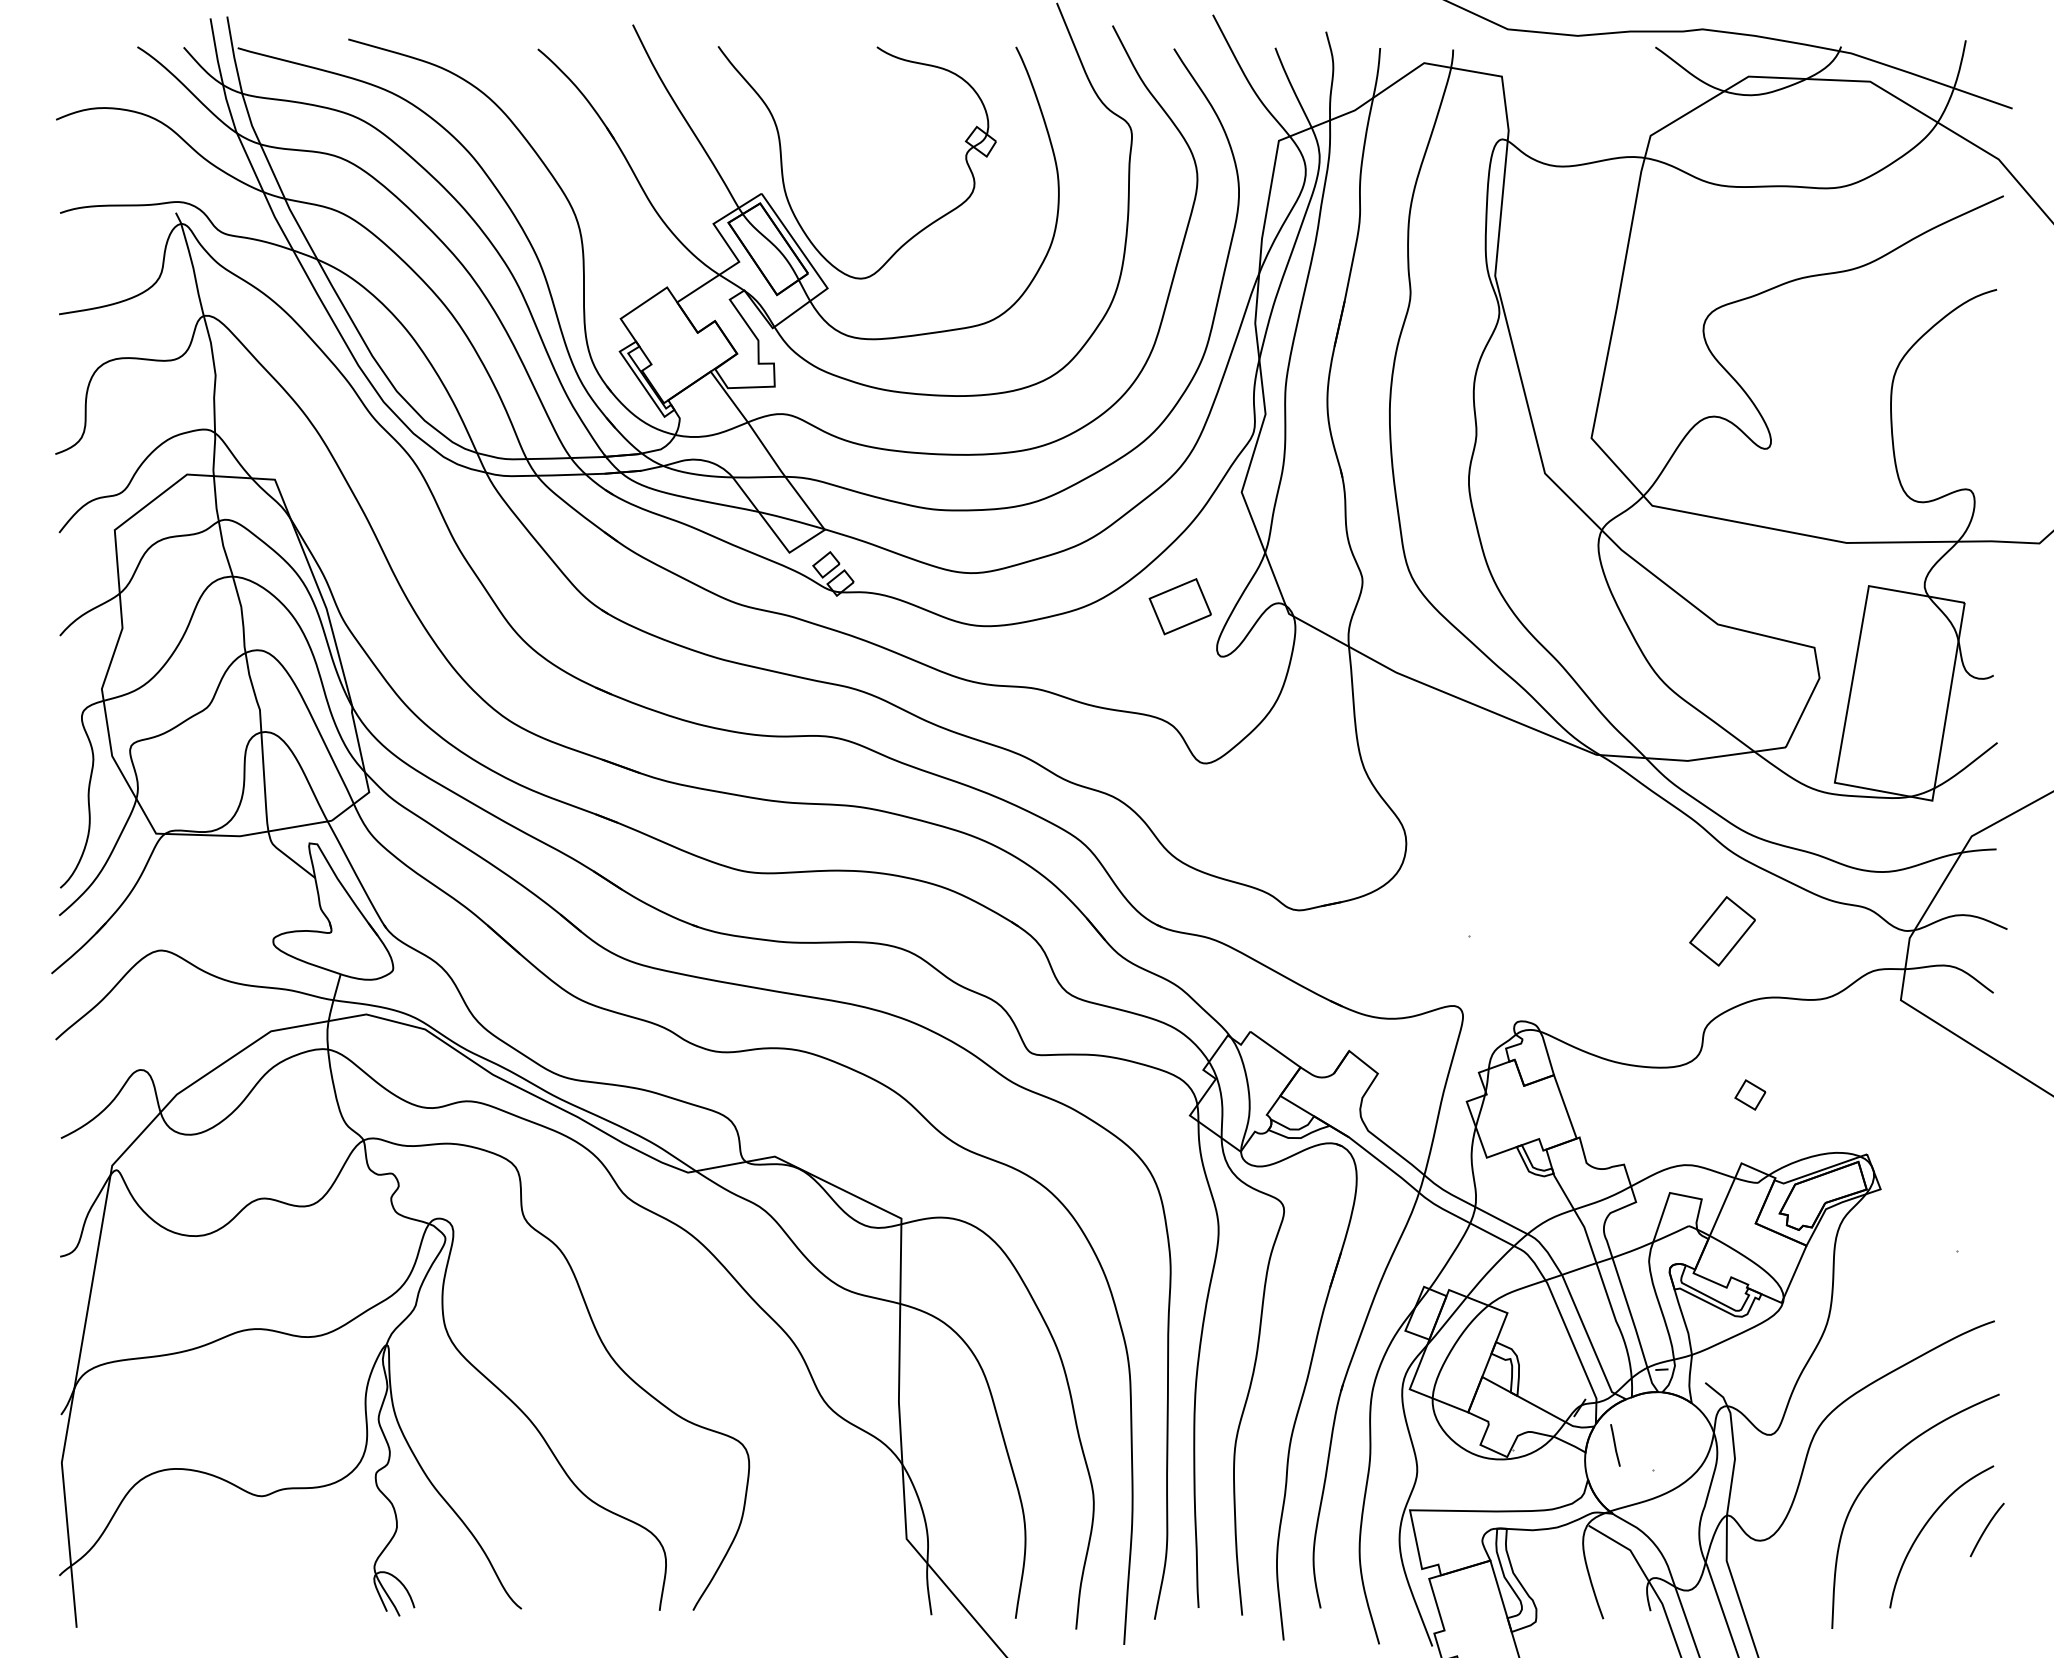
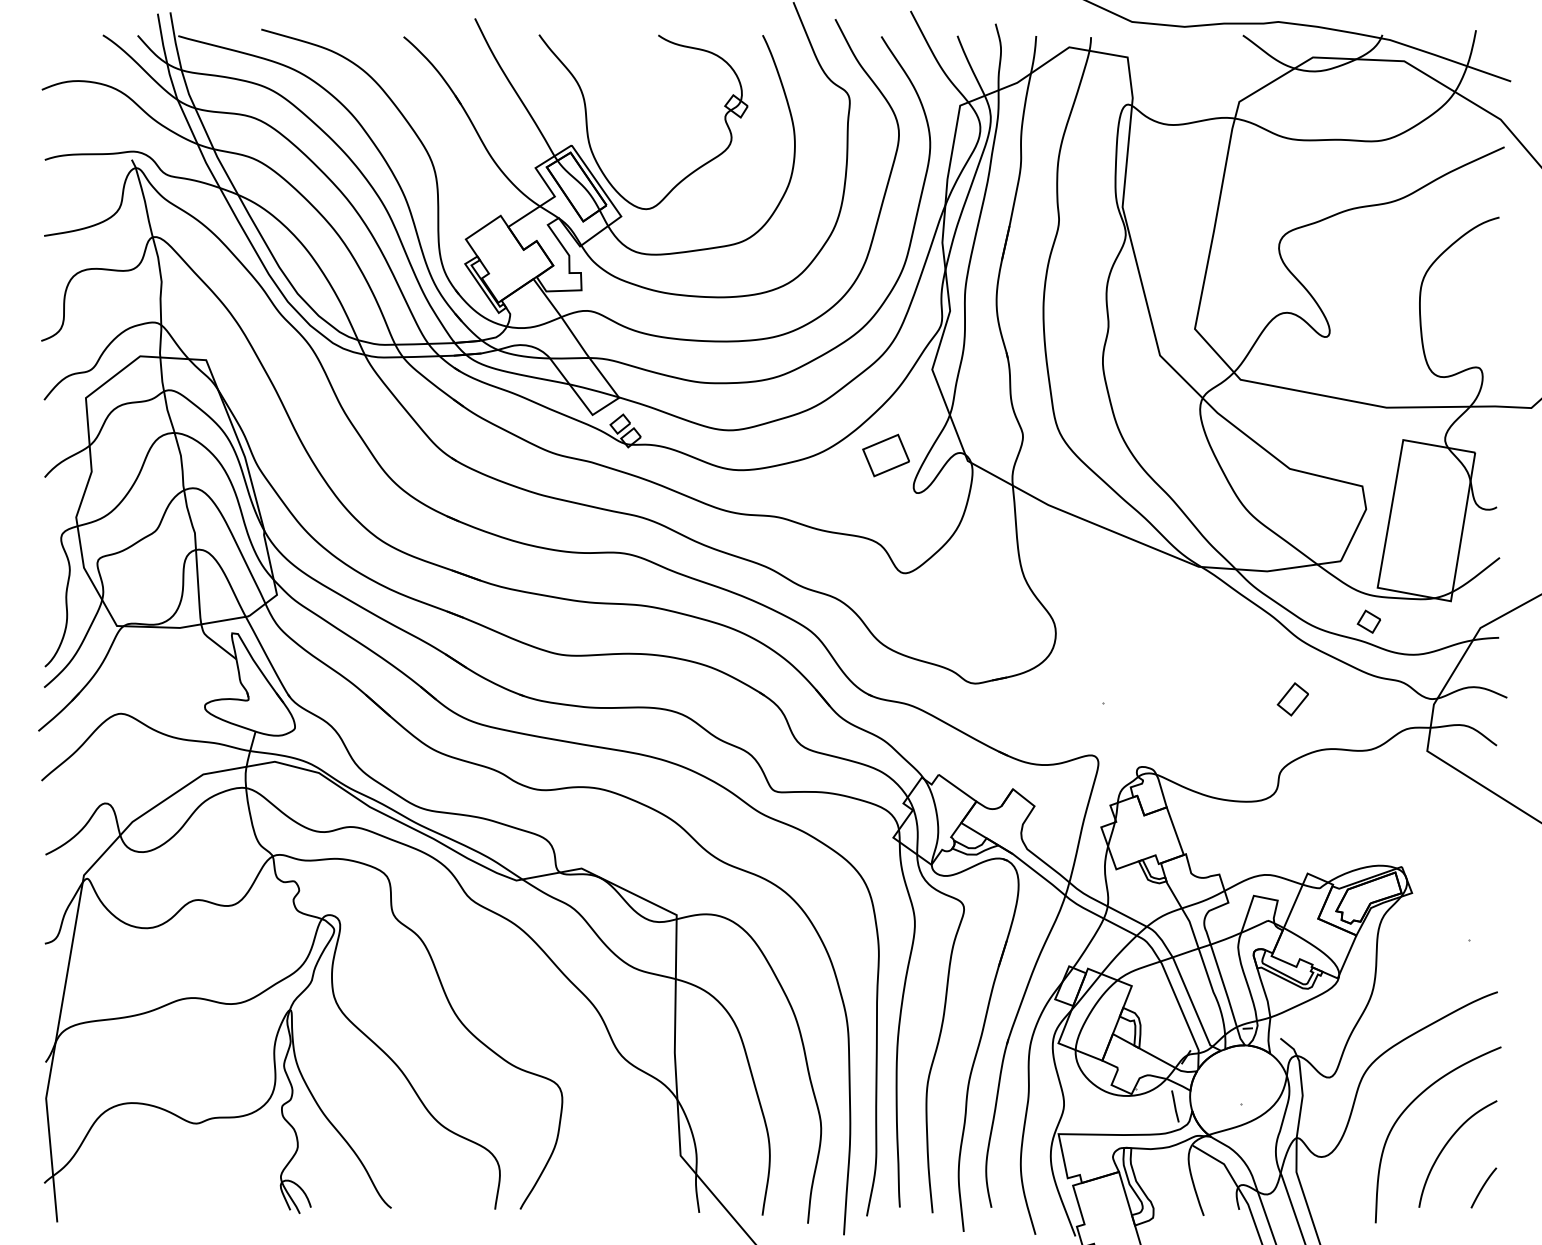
part: (1721, 931) -> (1292, 699), size x0.62
part: (1750, 1094) -> (1369, 621), moved
line: (1615, 1445) -> (1175, 1106), moved
curve: (1986, 1529) -> (1483, 1187), moved

